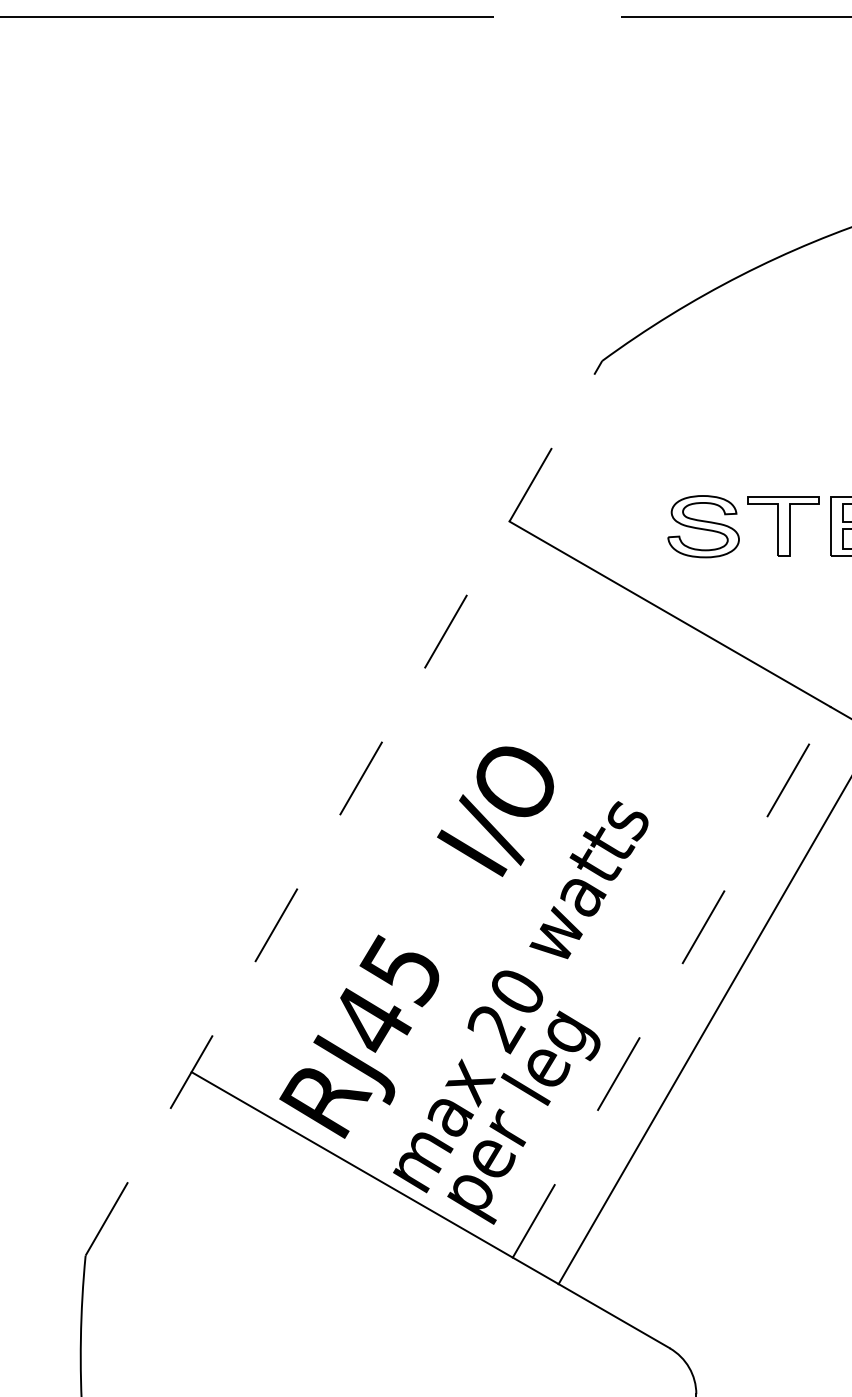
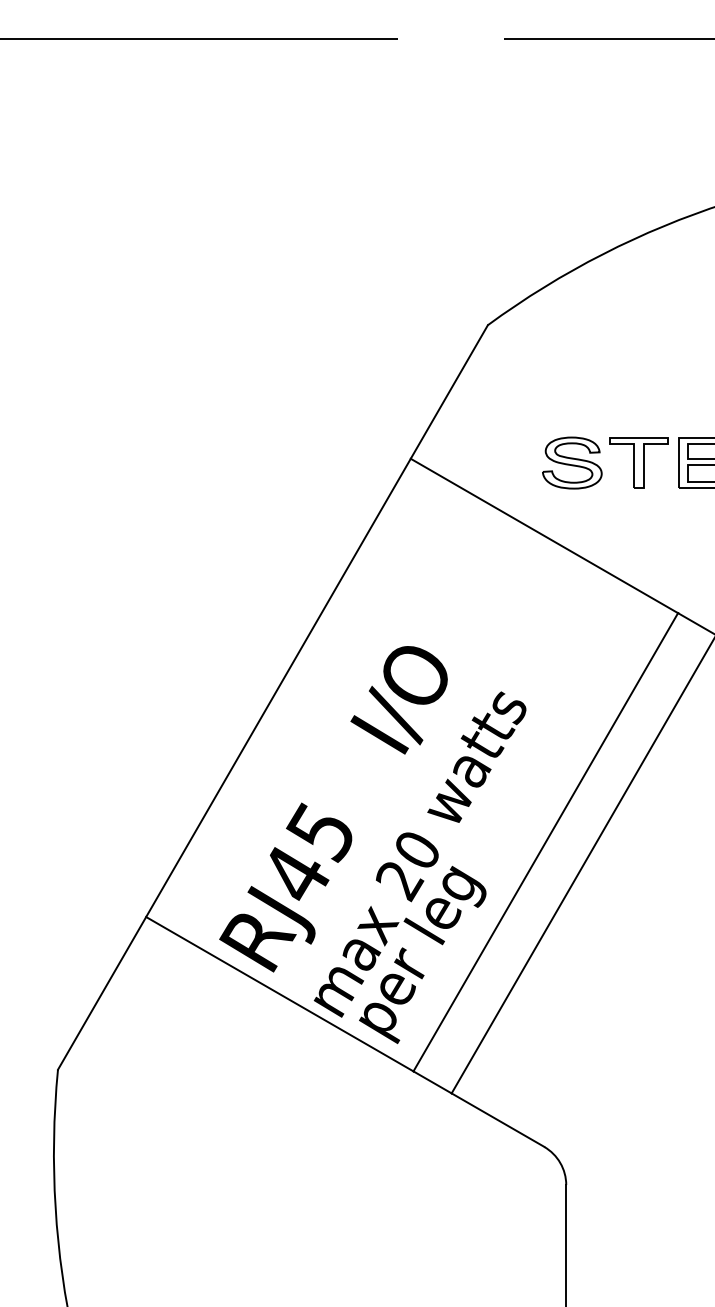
line: (343, 808) -> (272, 697), dashed -> solid
line: (671, 982) -> (545, 842), dashed -> solid

